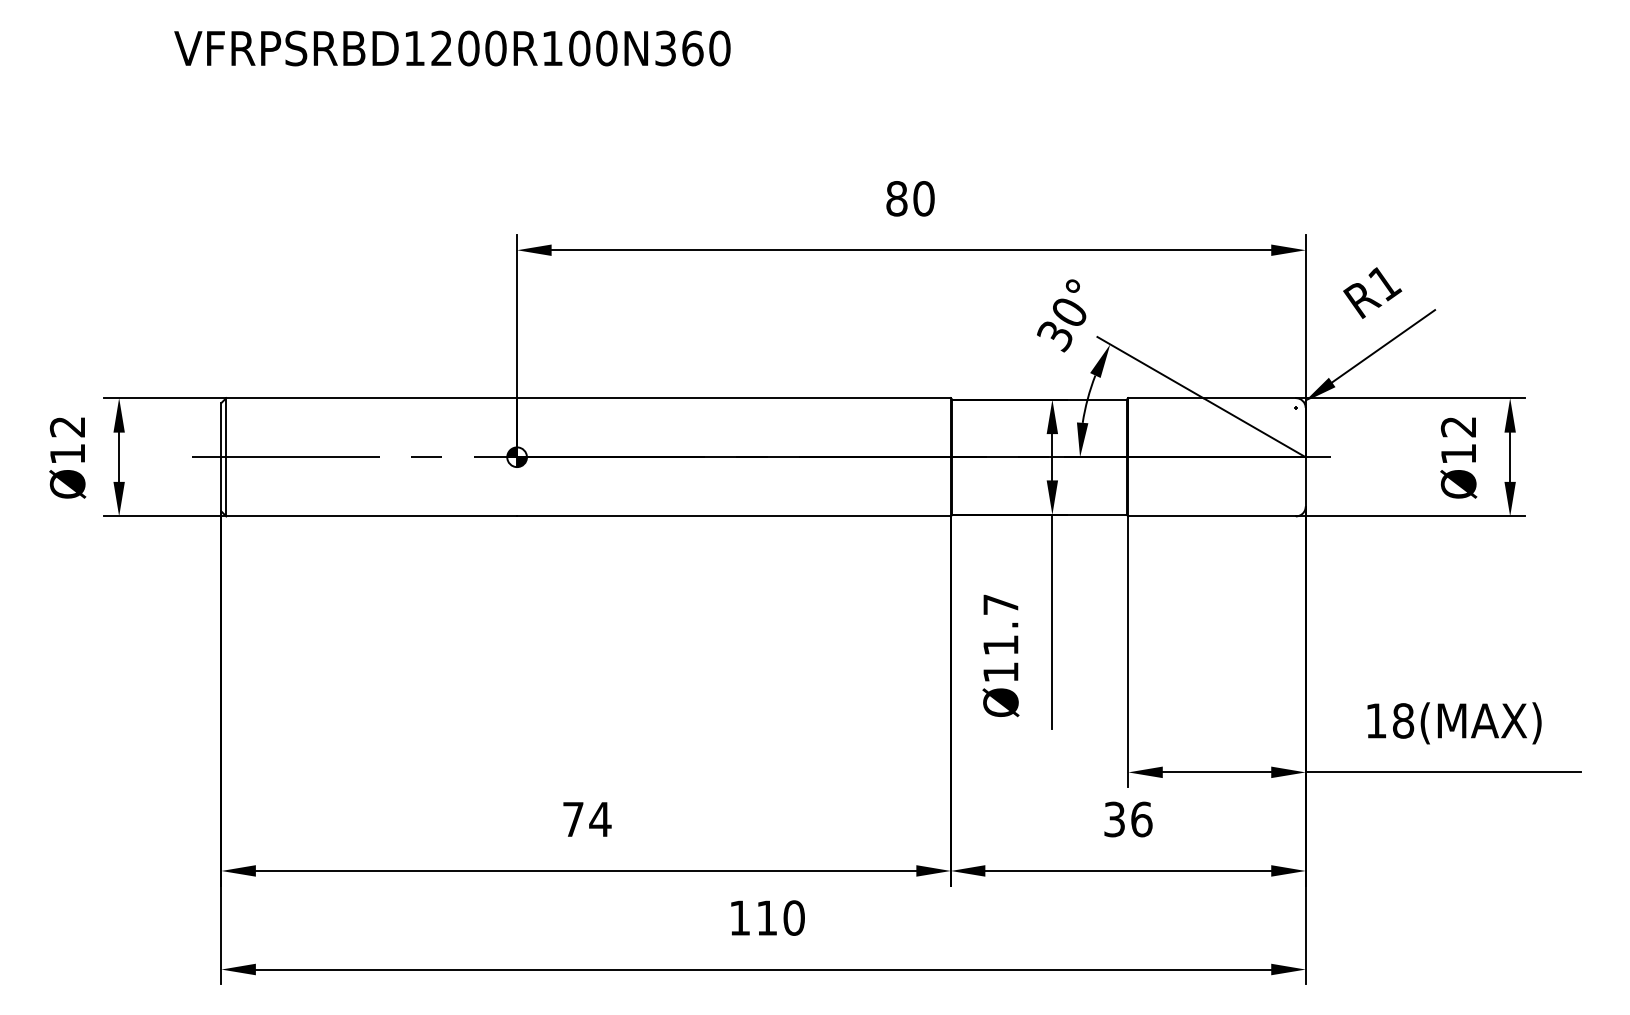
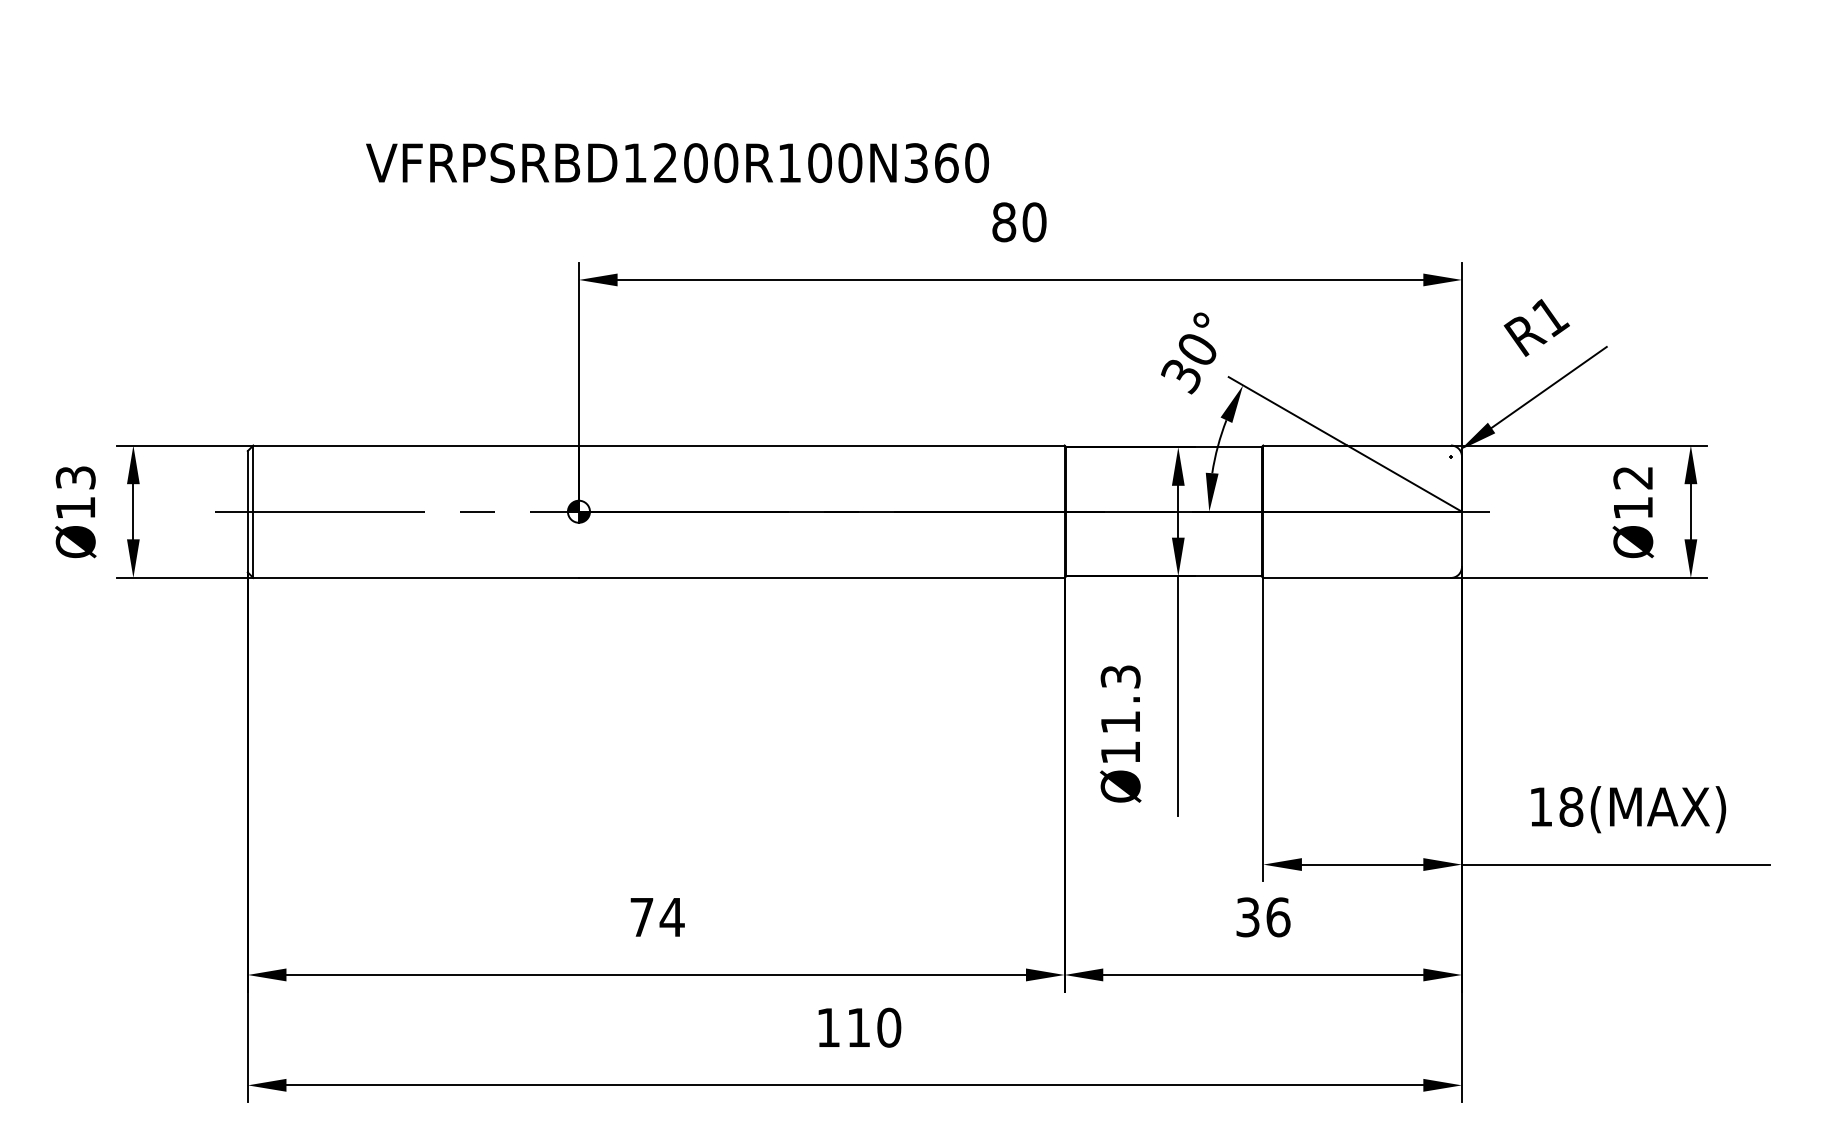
text: (452, 48) -> (677, 163), moved
text: (67, 426) -> (75, 477), Ø12 -> Ø13
text: (1000, 604) -> (1120, 676), Ø11.7 -> Ø11.3

